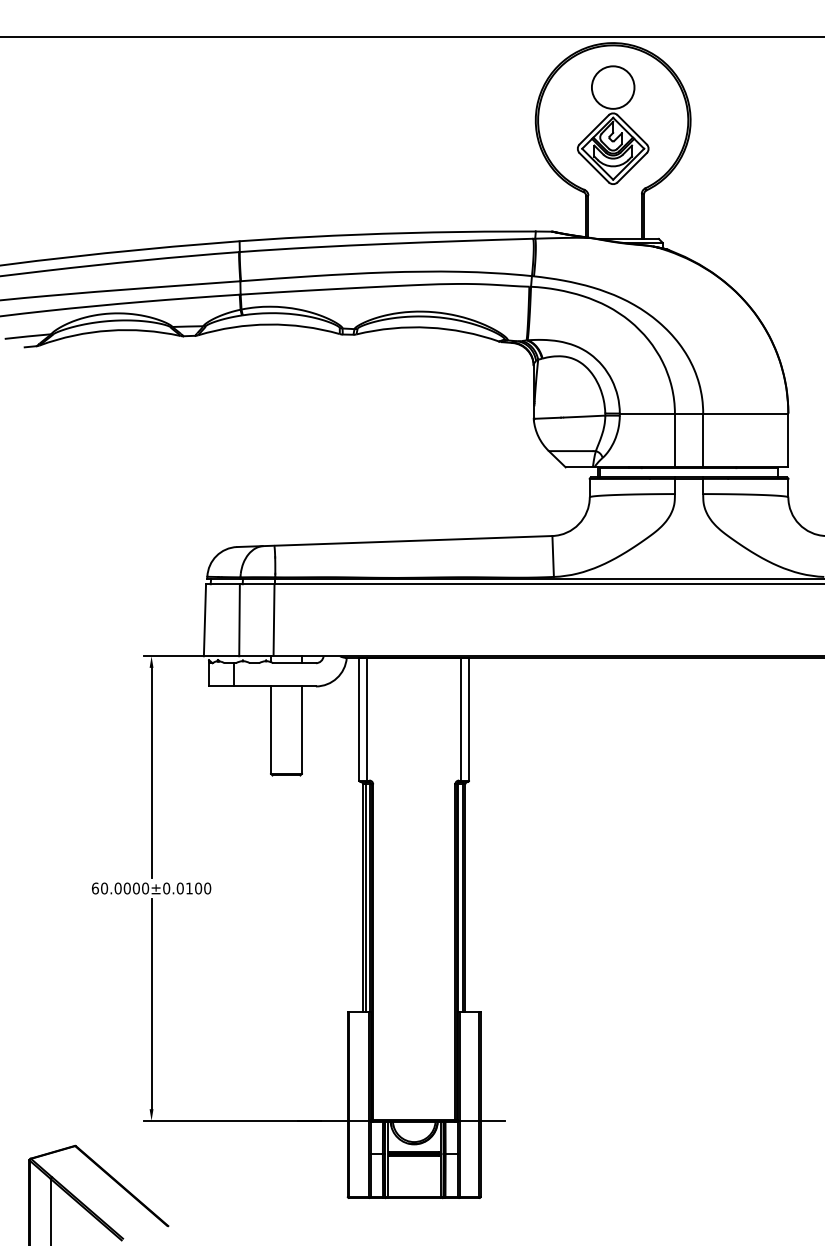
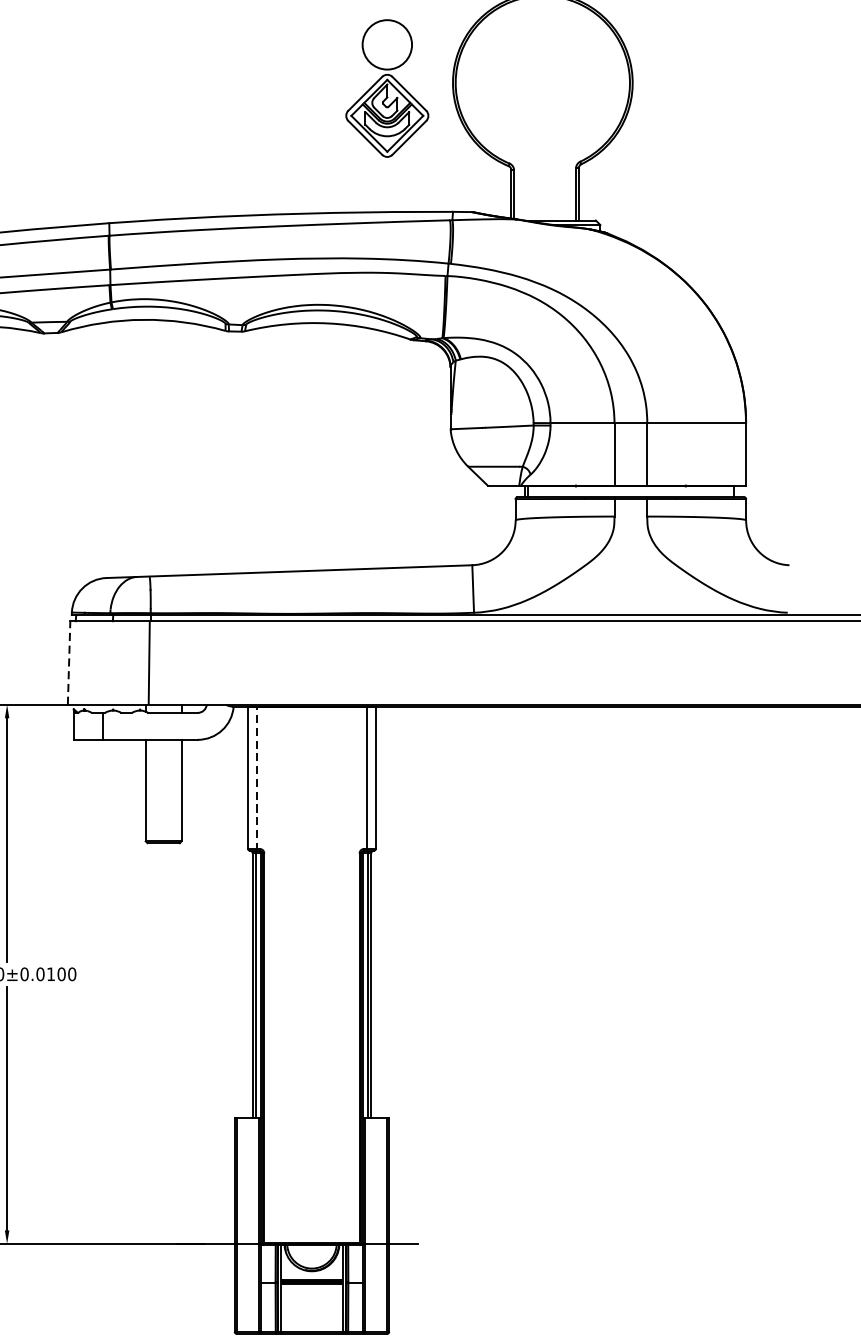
part: (613, 124) -> (387, 87), moved
line: (204, 619) -> (68, 662), solid -> dashed
line: (239, 620) -> (109, 663), removed
line: (367, 719) -> (257, 778), solid -> dashed

